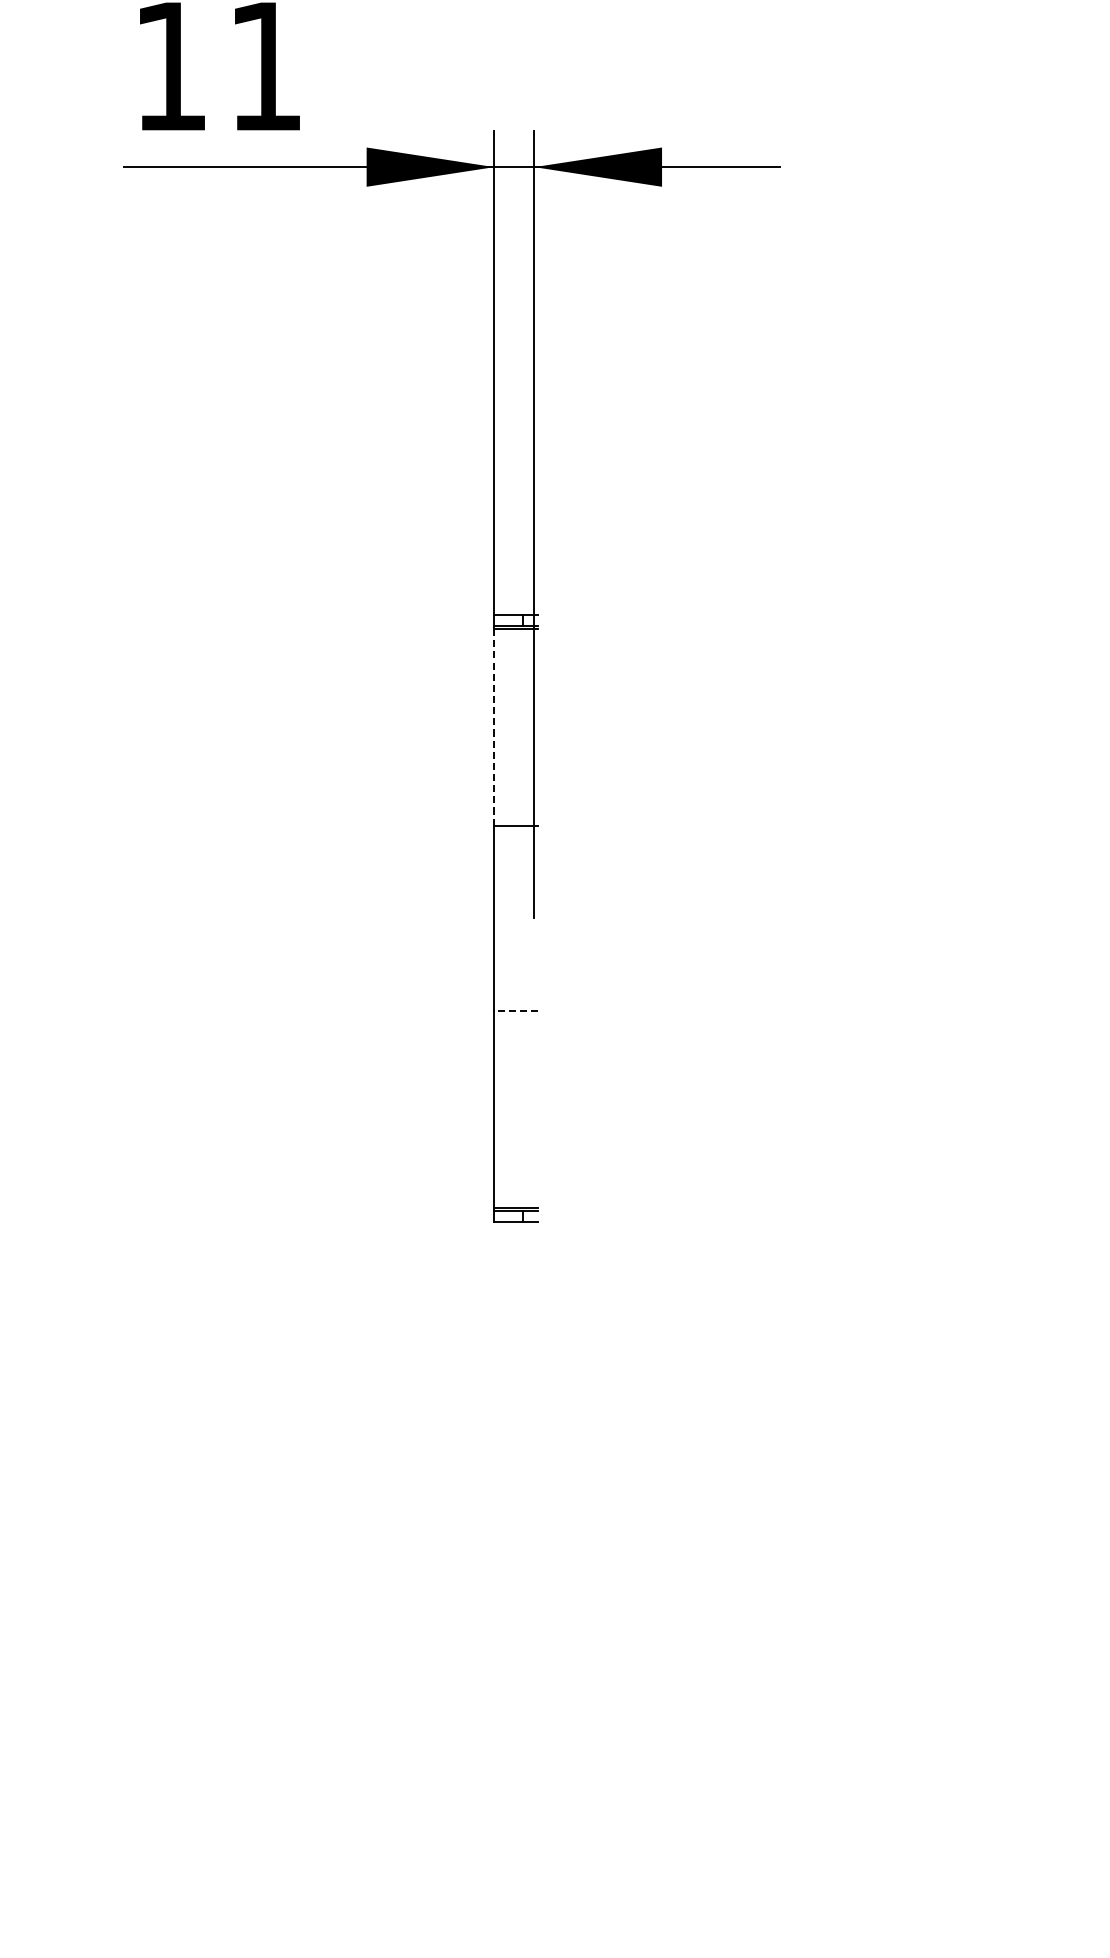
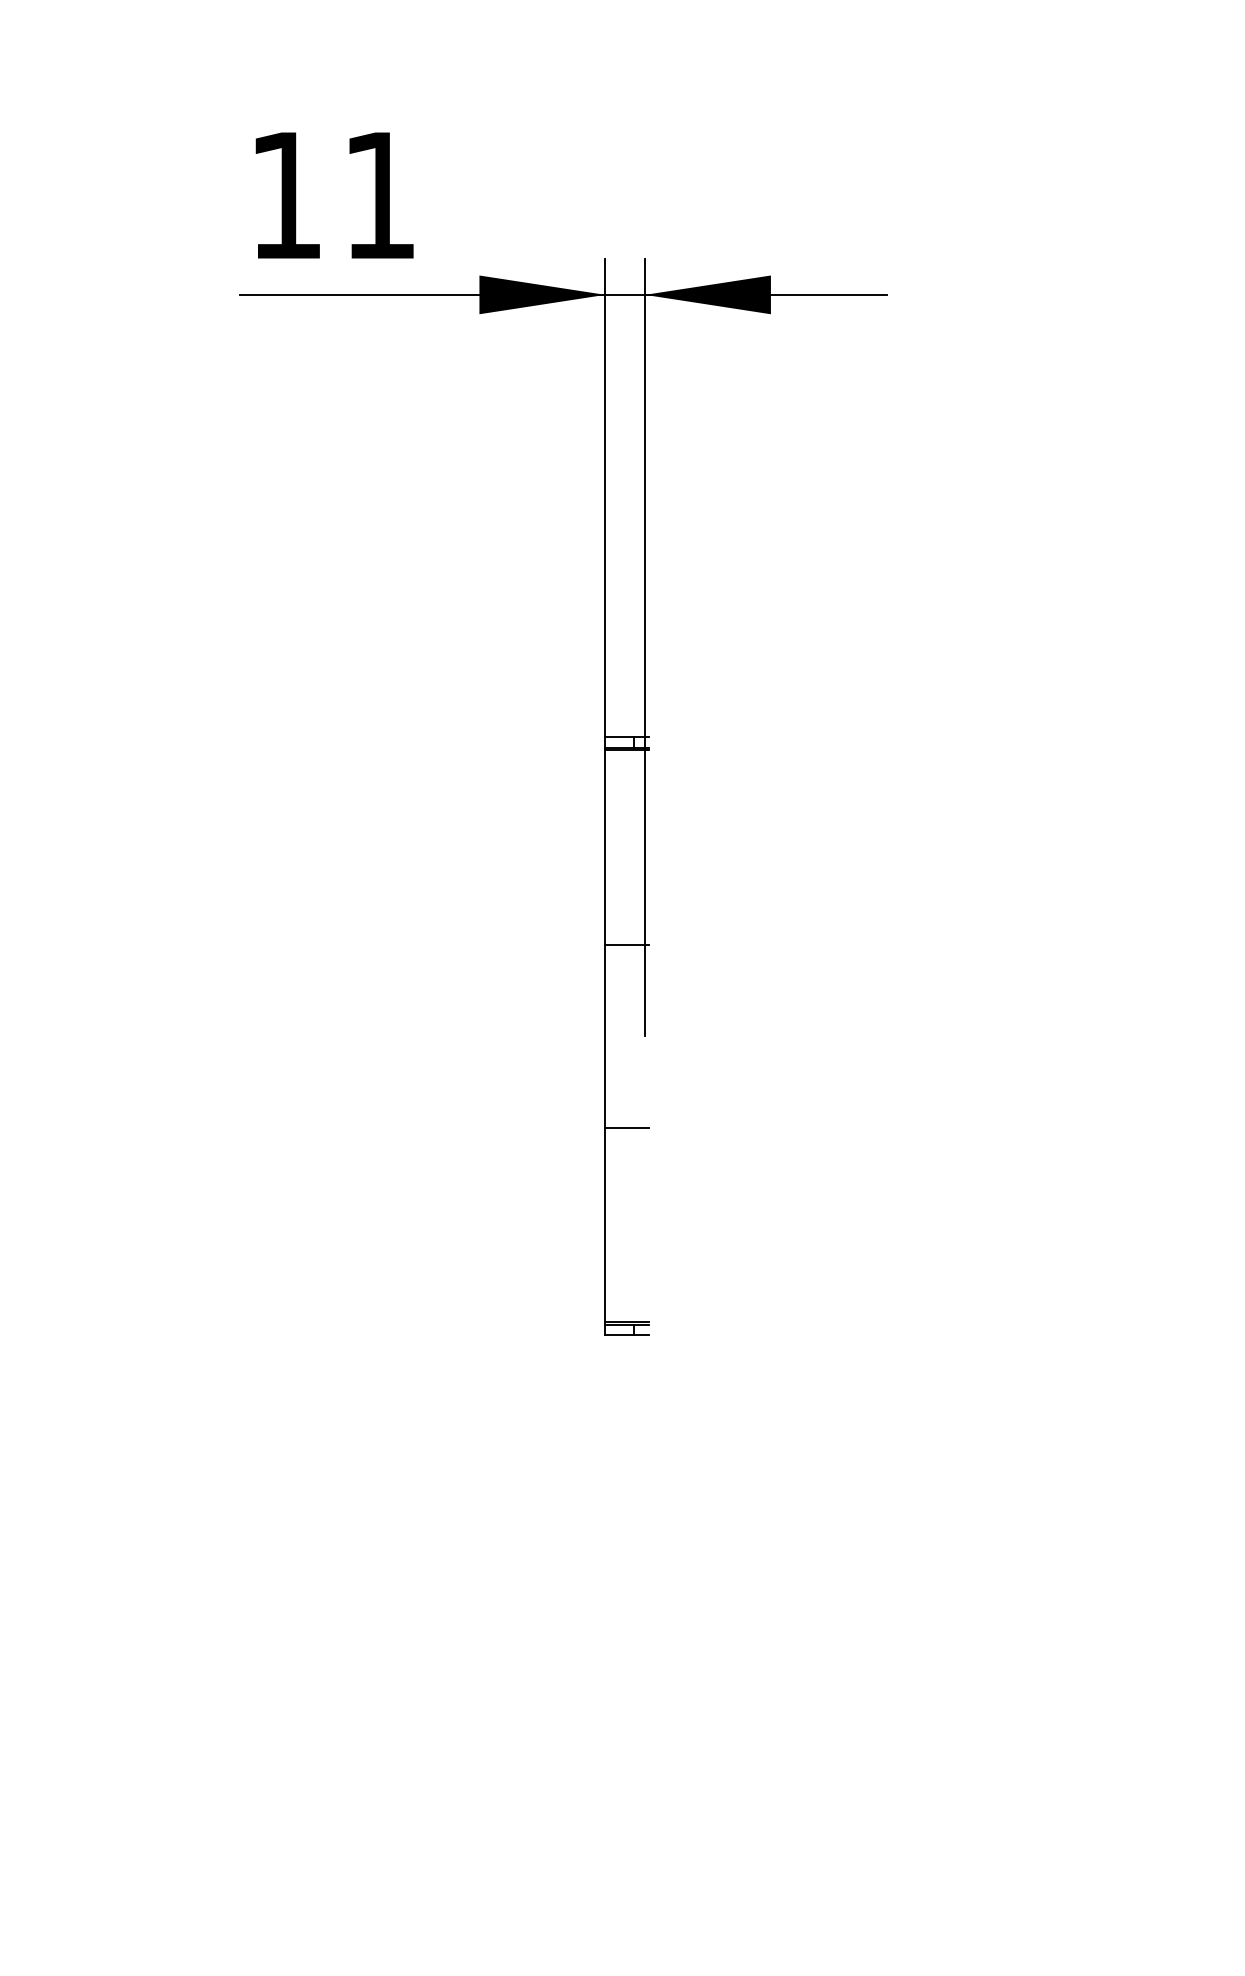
line: (494, 727) -> (605, 847), dashed -> solid
line: (515, 1010) -> (626, 1127), dashed -> solid

